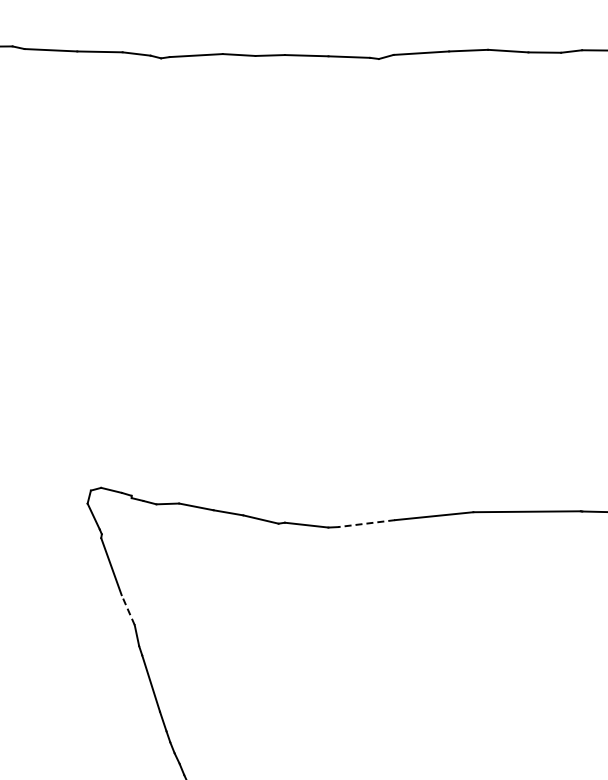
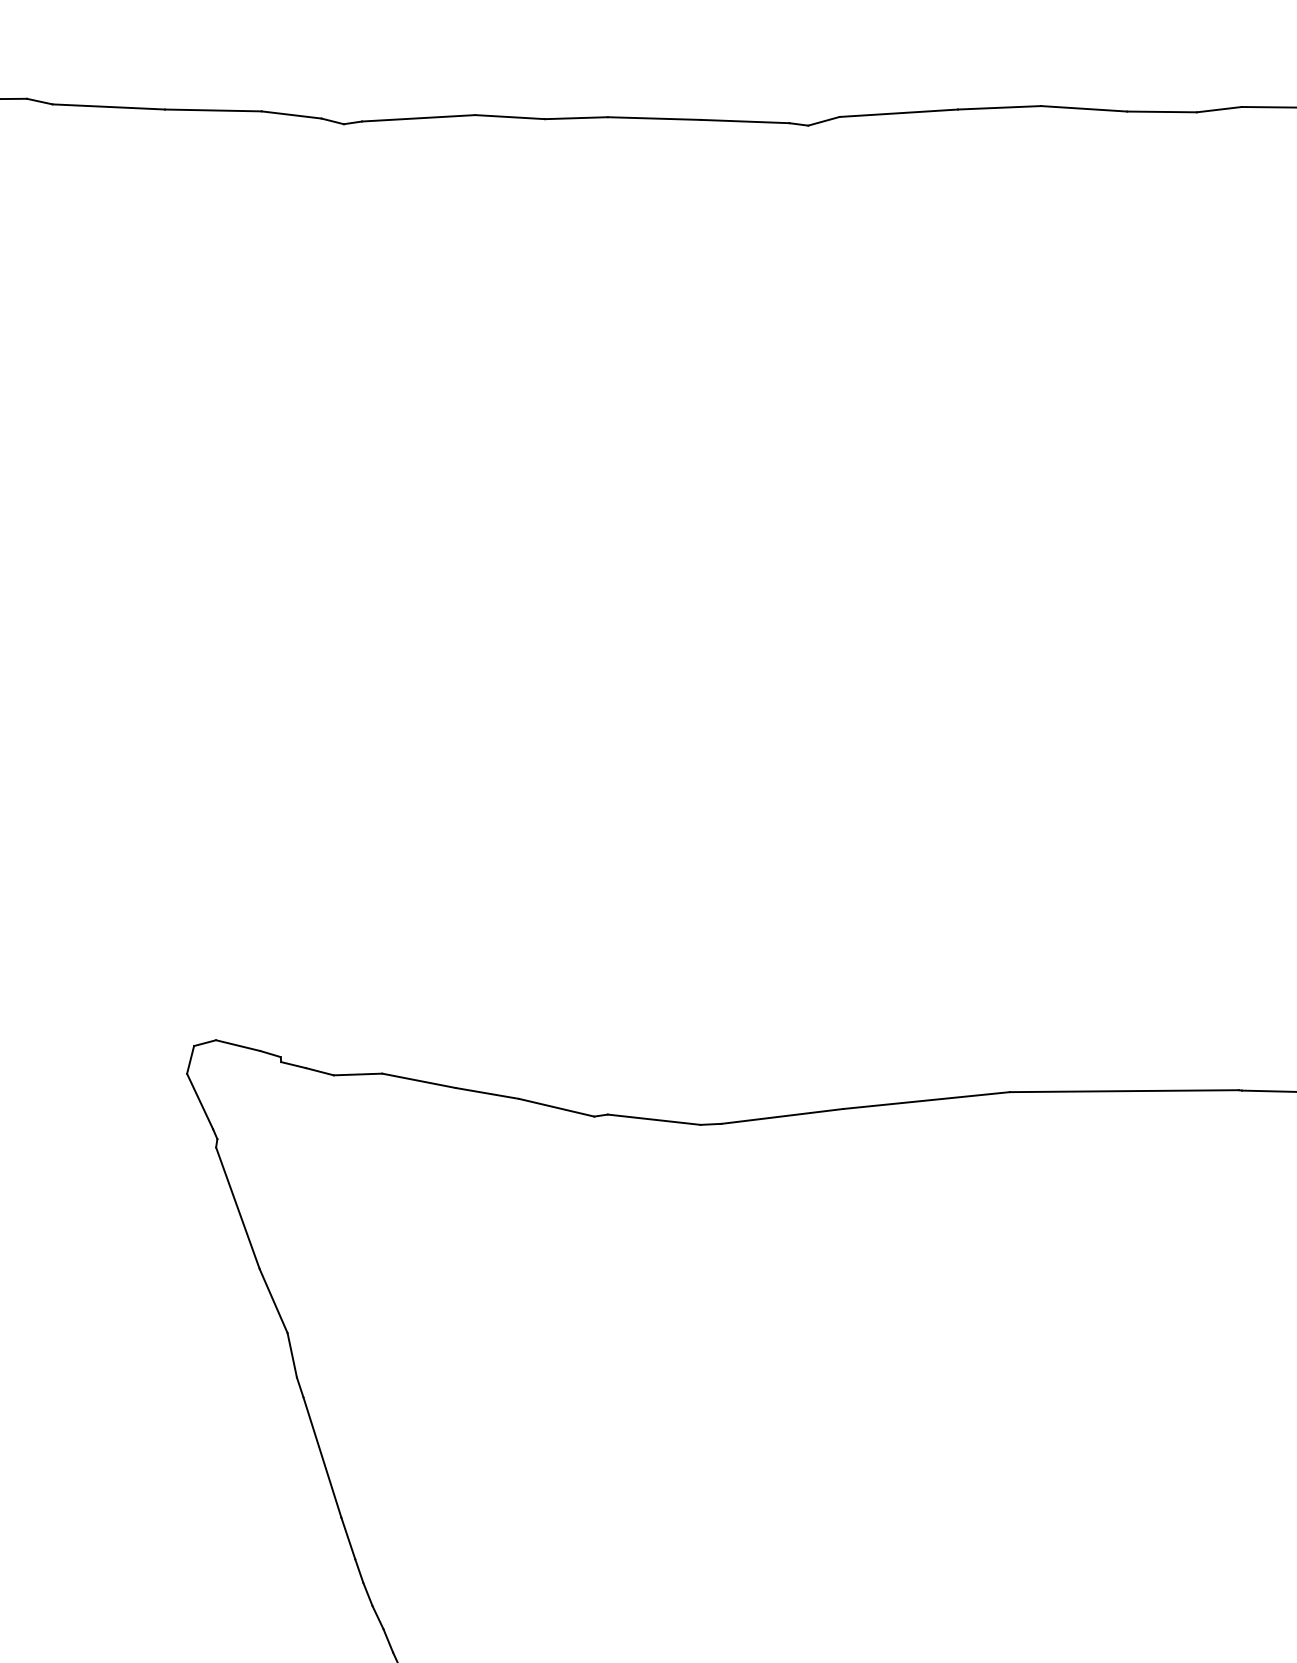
line: (366, 523) -> (781, 1116), dashed -> solid
line: (128, 609) -> (274, 1299), dashed -> solid

